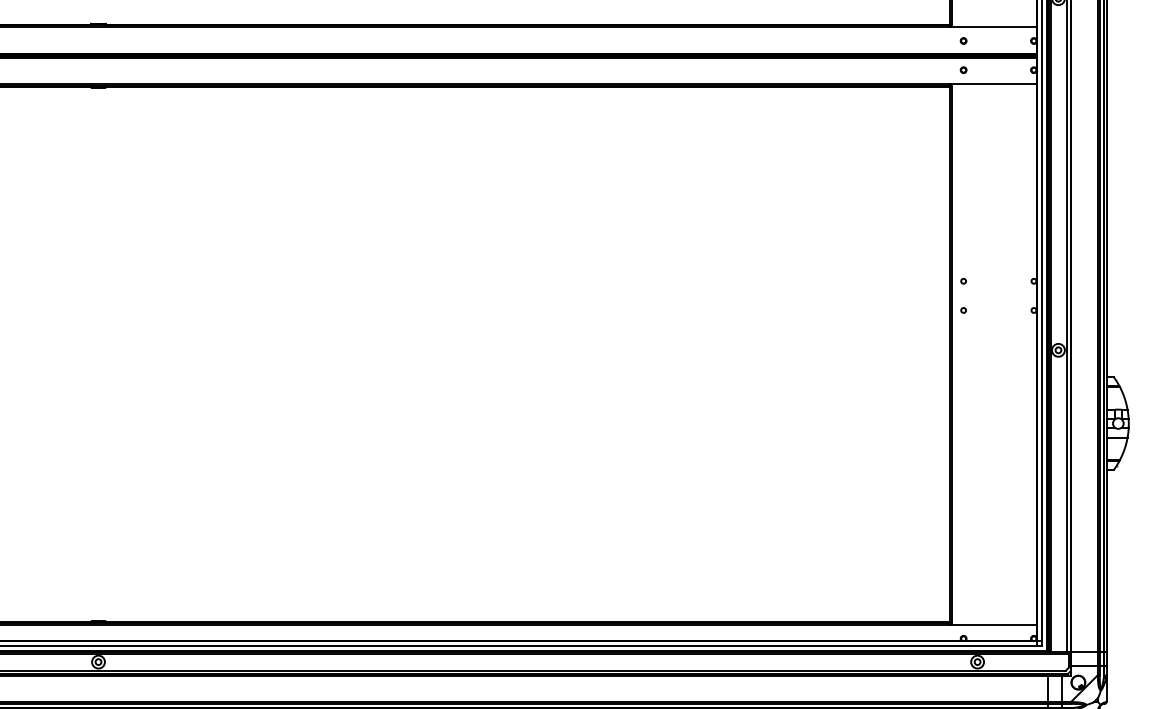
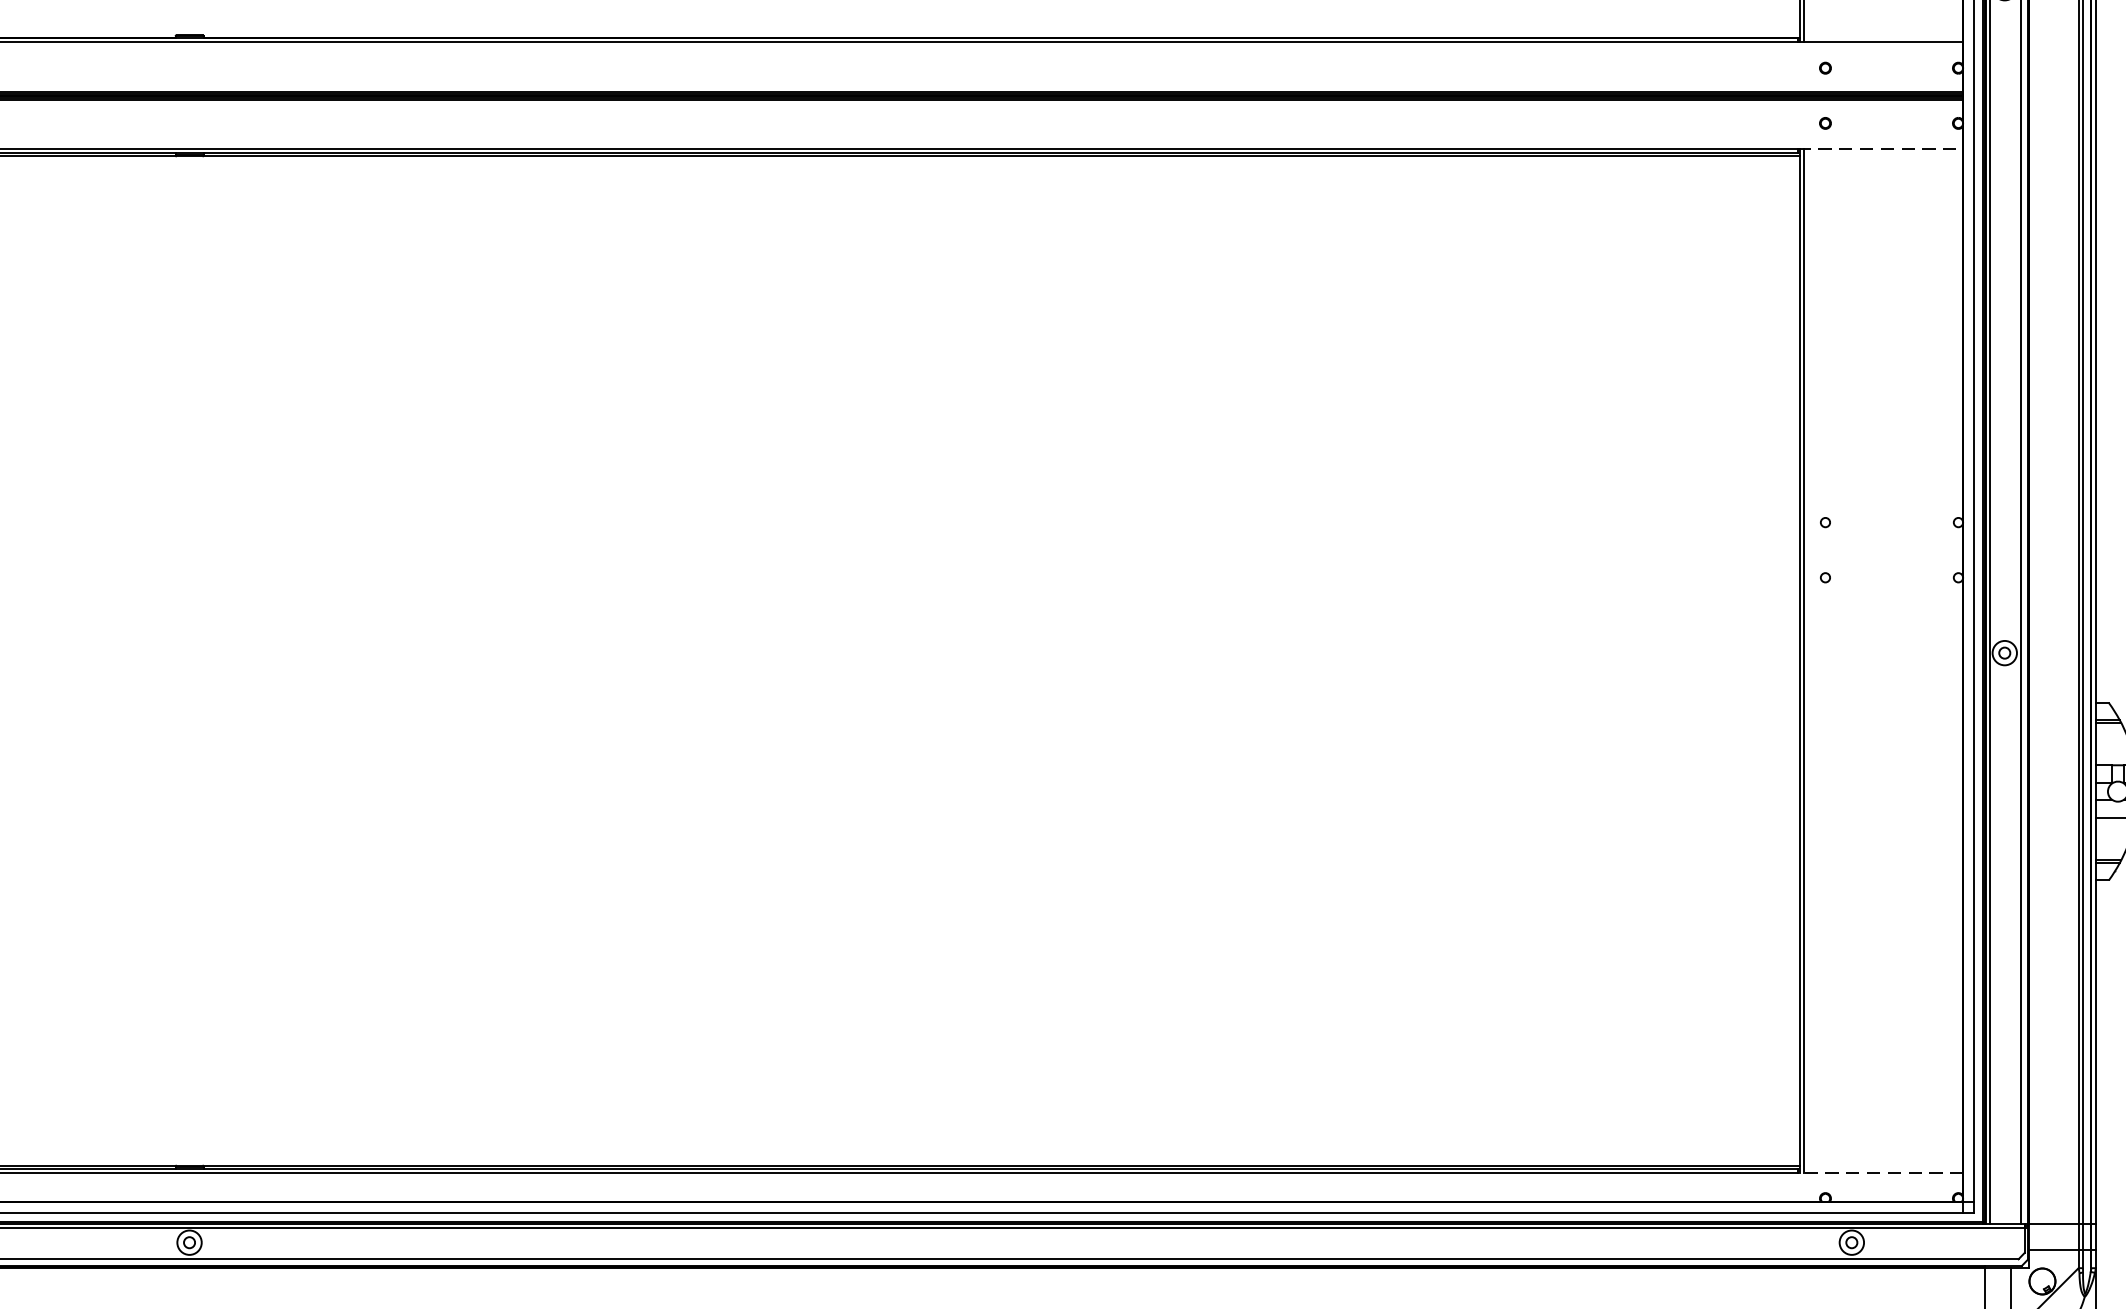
line: (992, 83) -> (1880, 148), solid -> dashed
line: (992, 625) -> (1880, 1173), solid -> dashed

